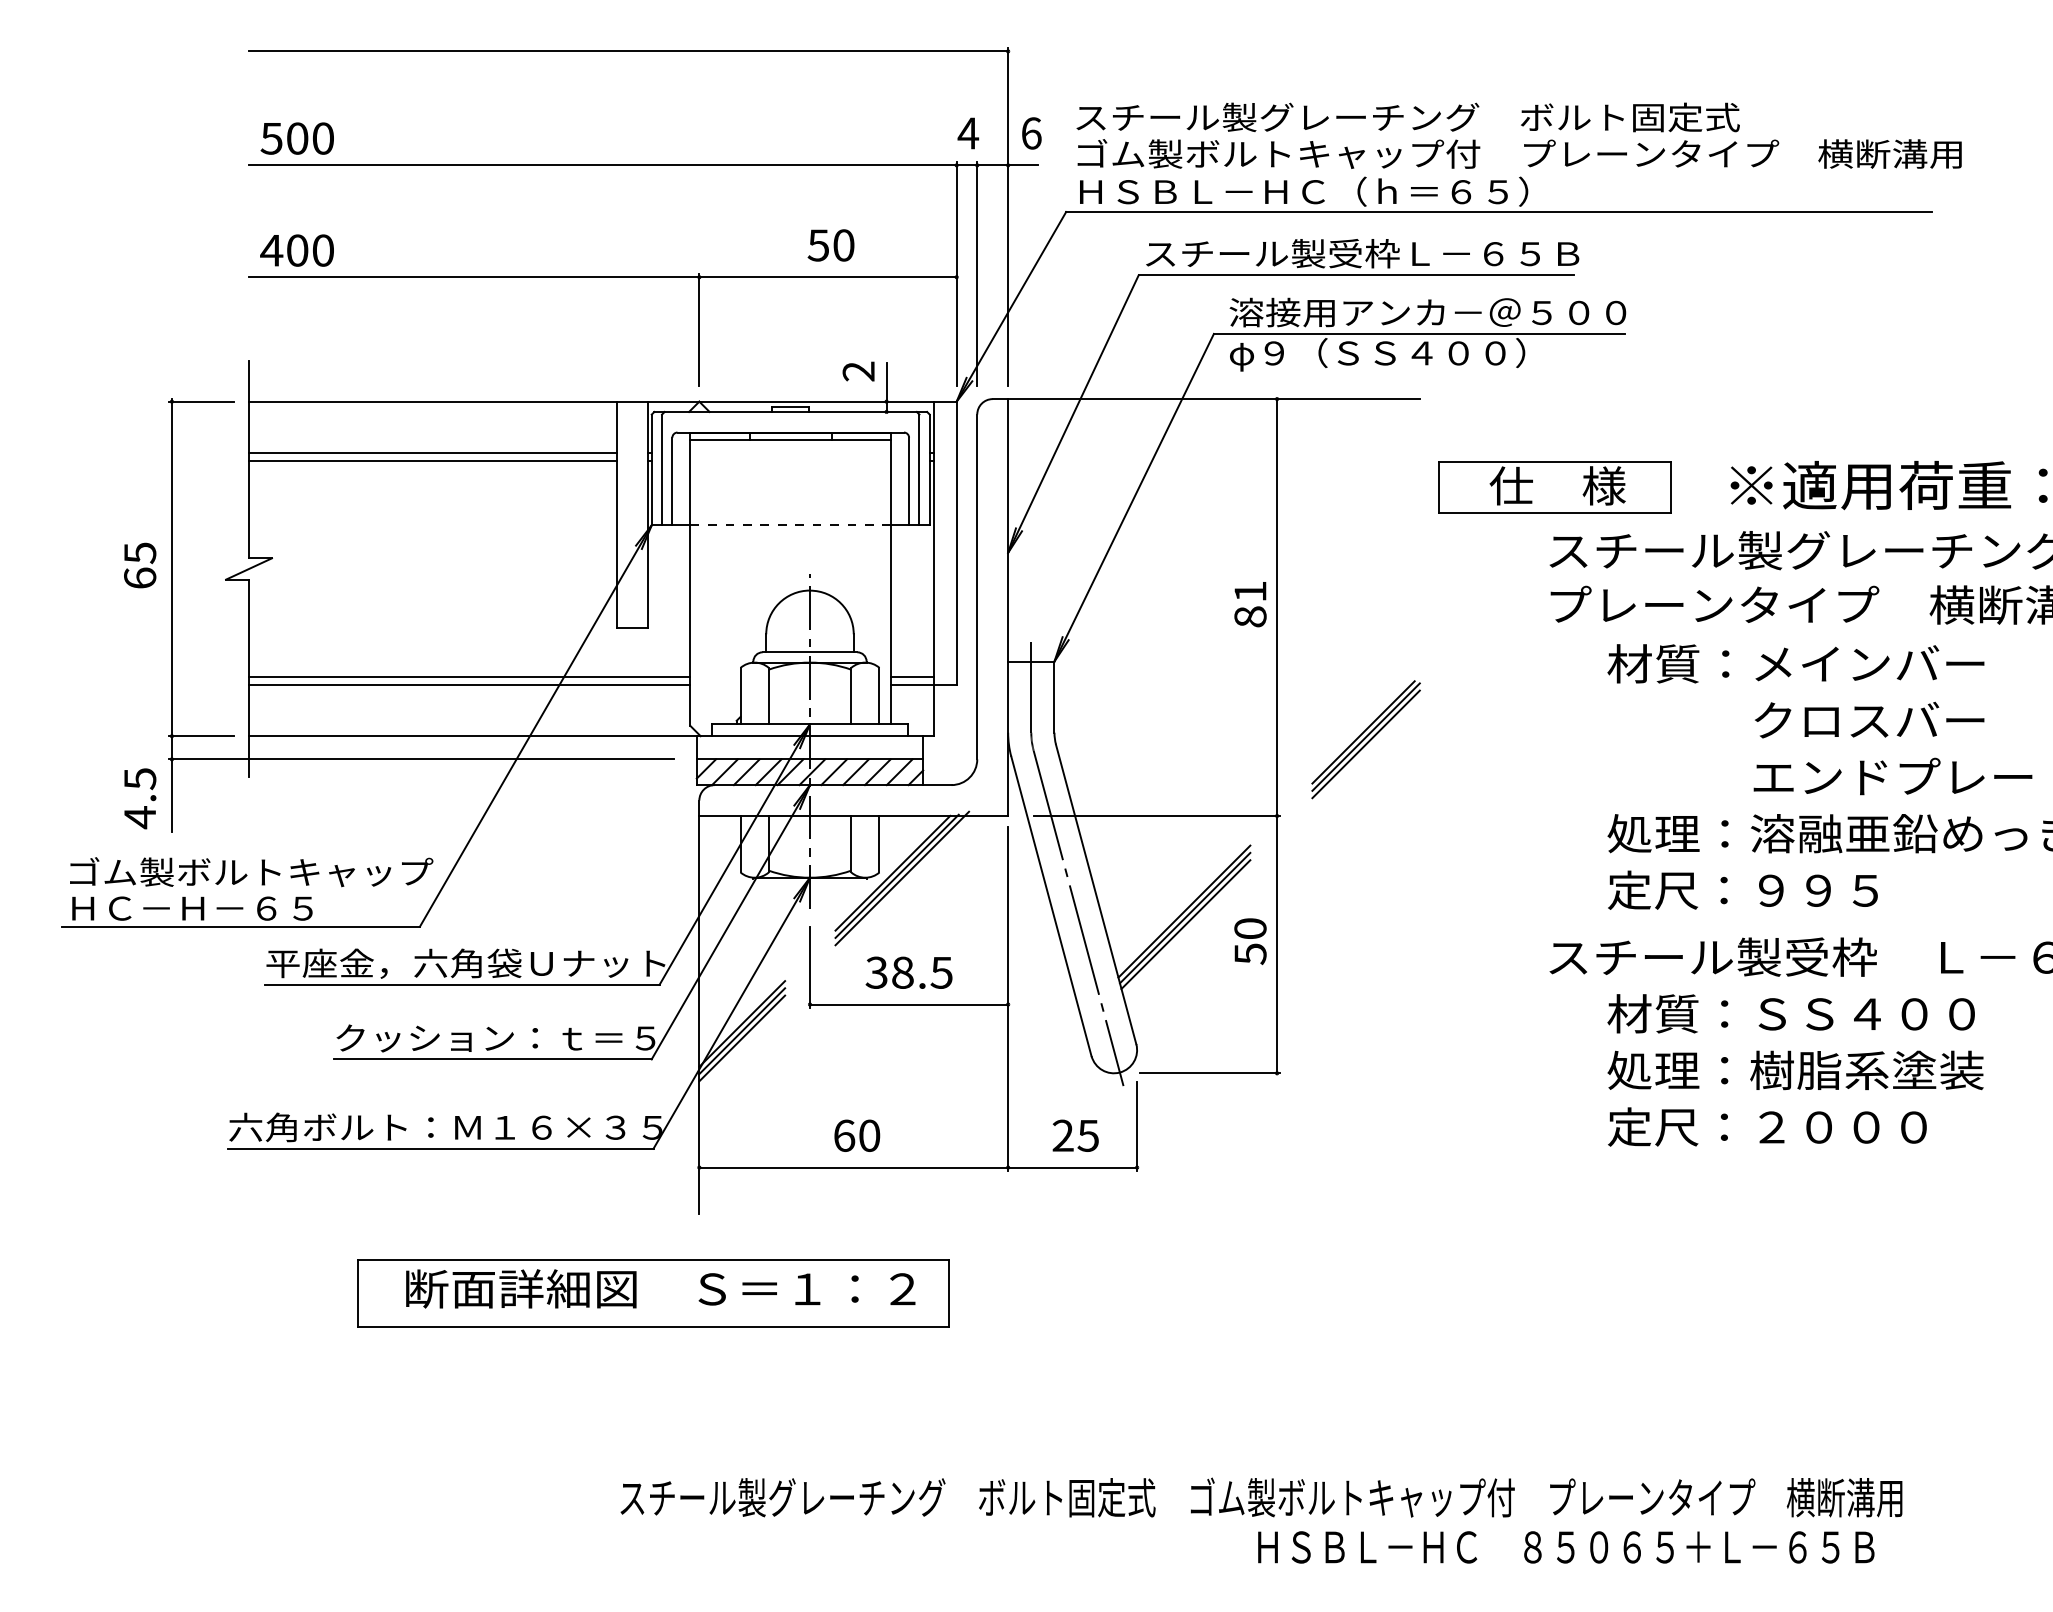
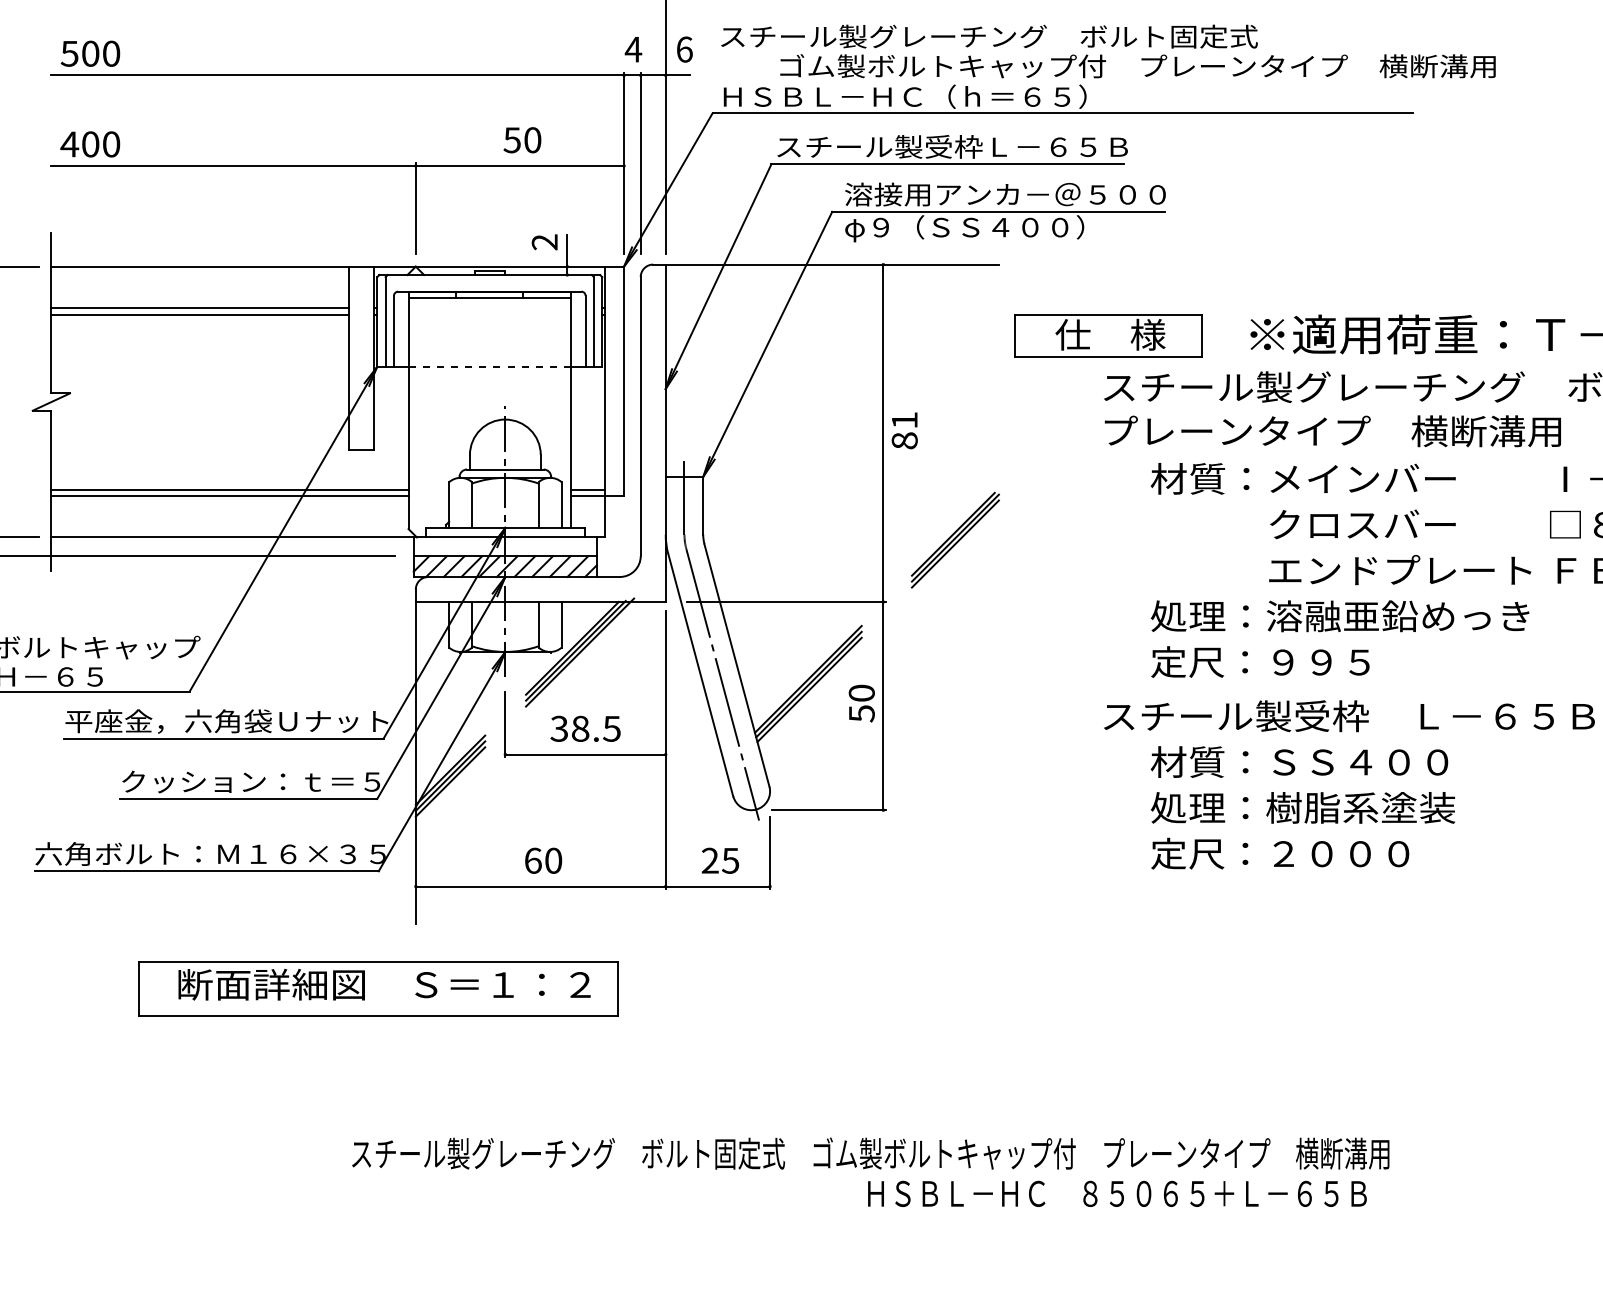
text: (1519, 153) -> (1137, 65), moved
text: (1250, 604) -> (904, 430), moved

